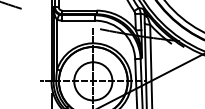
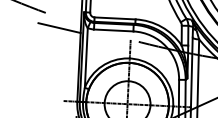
line: (33, 20) -> (59, 27), added

